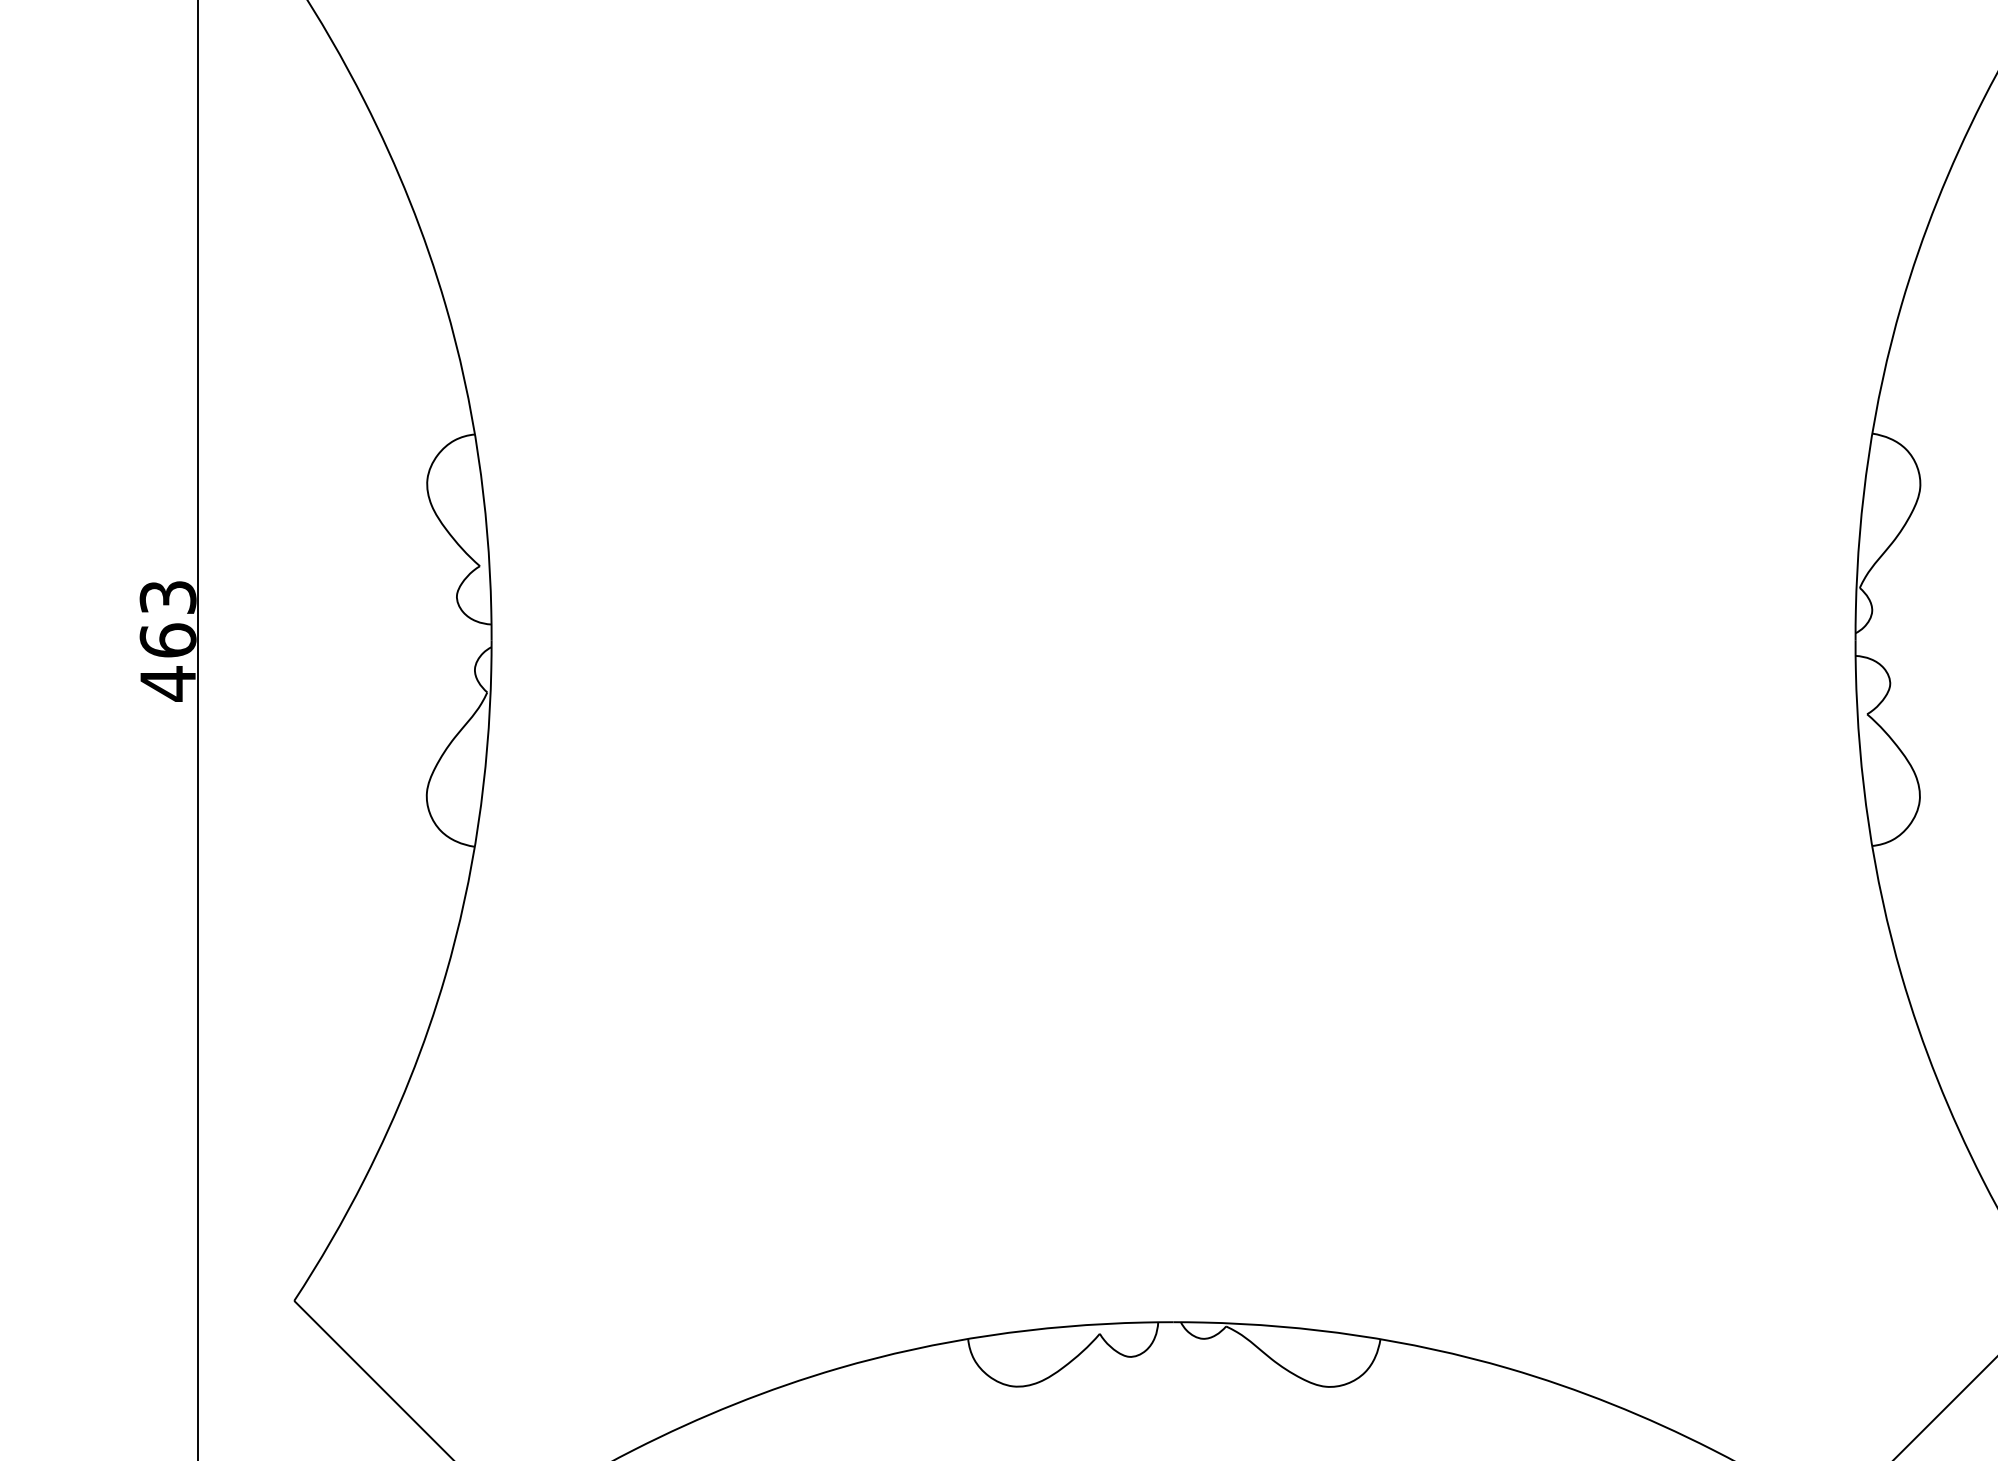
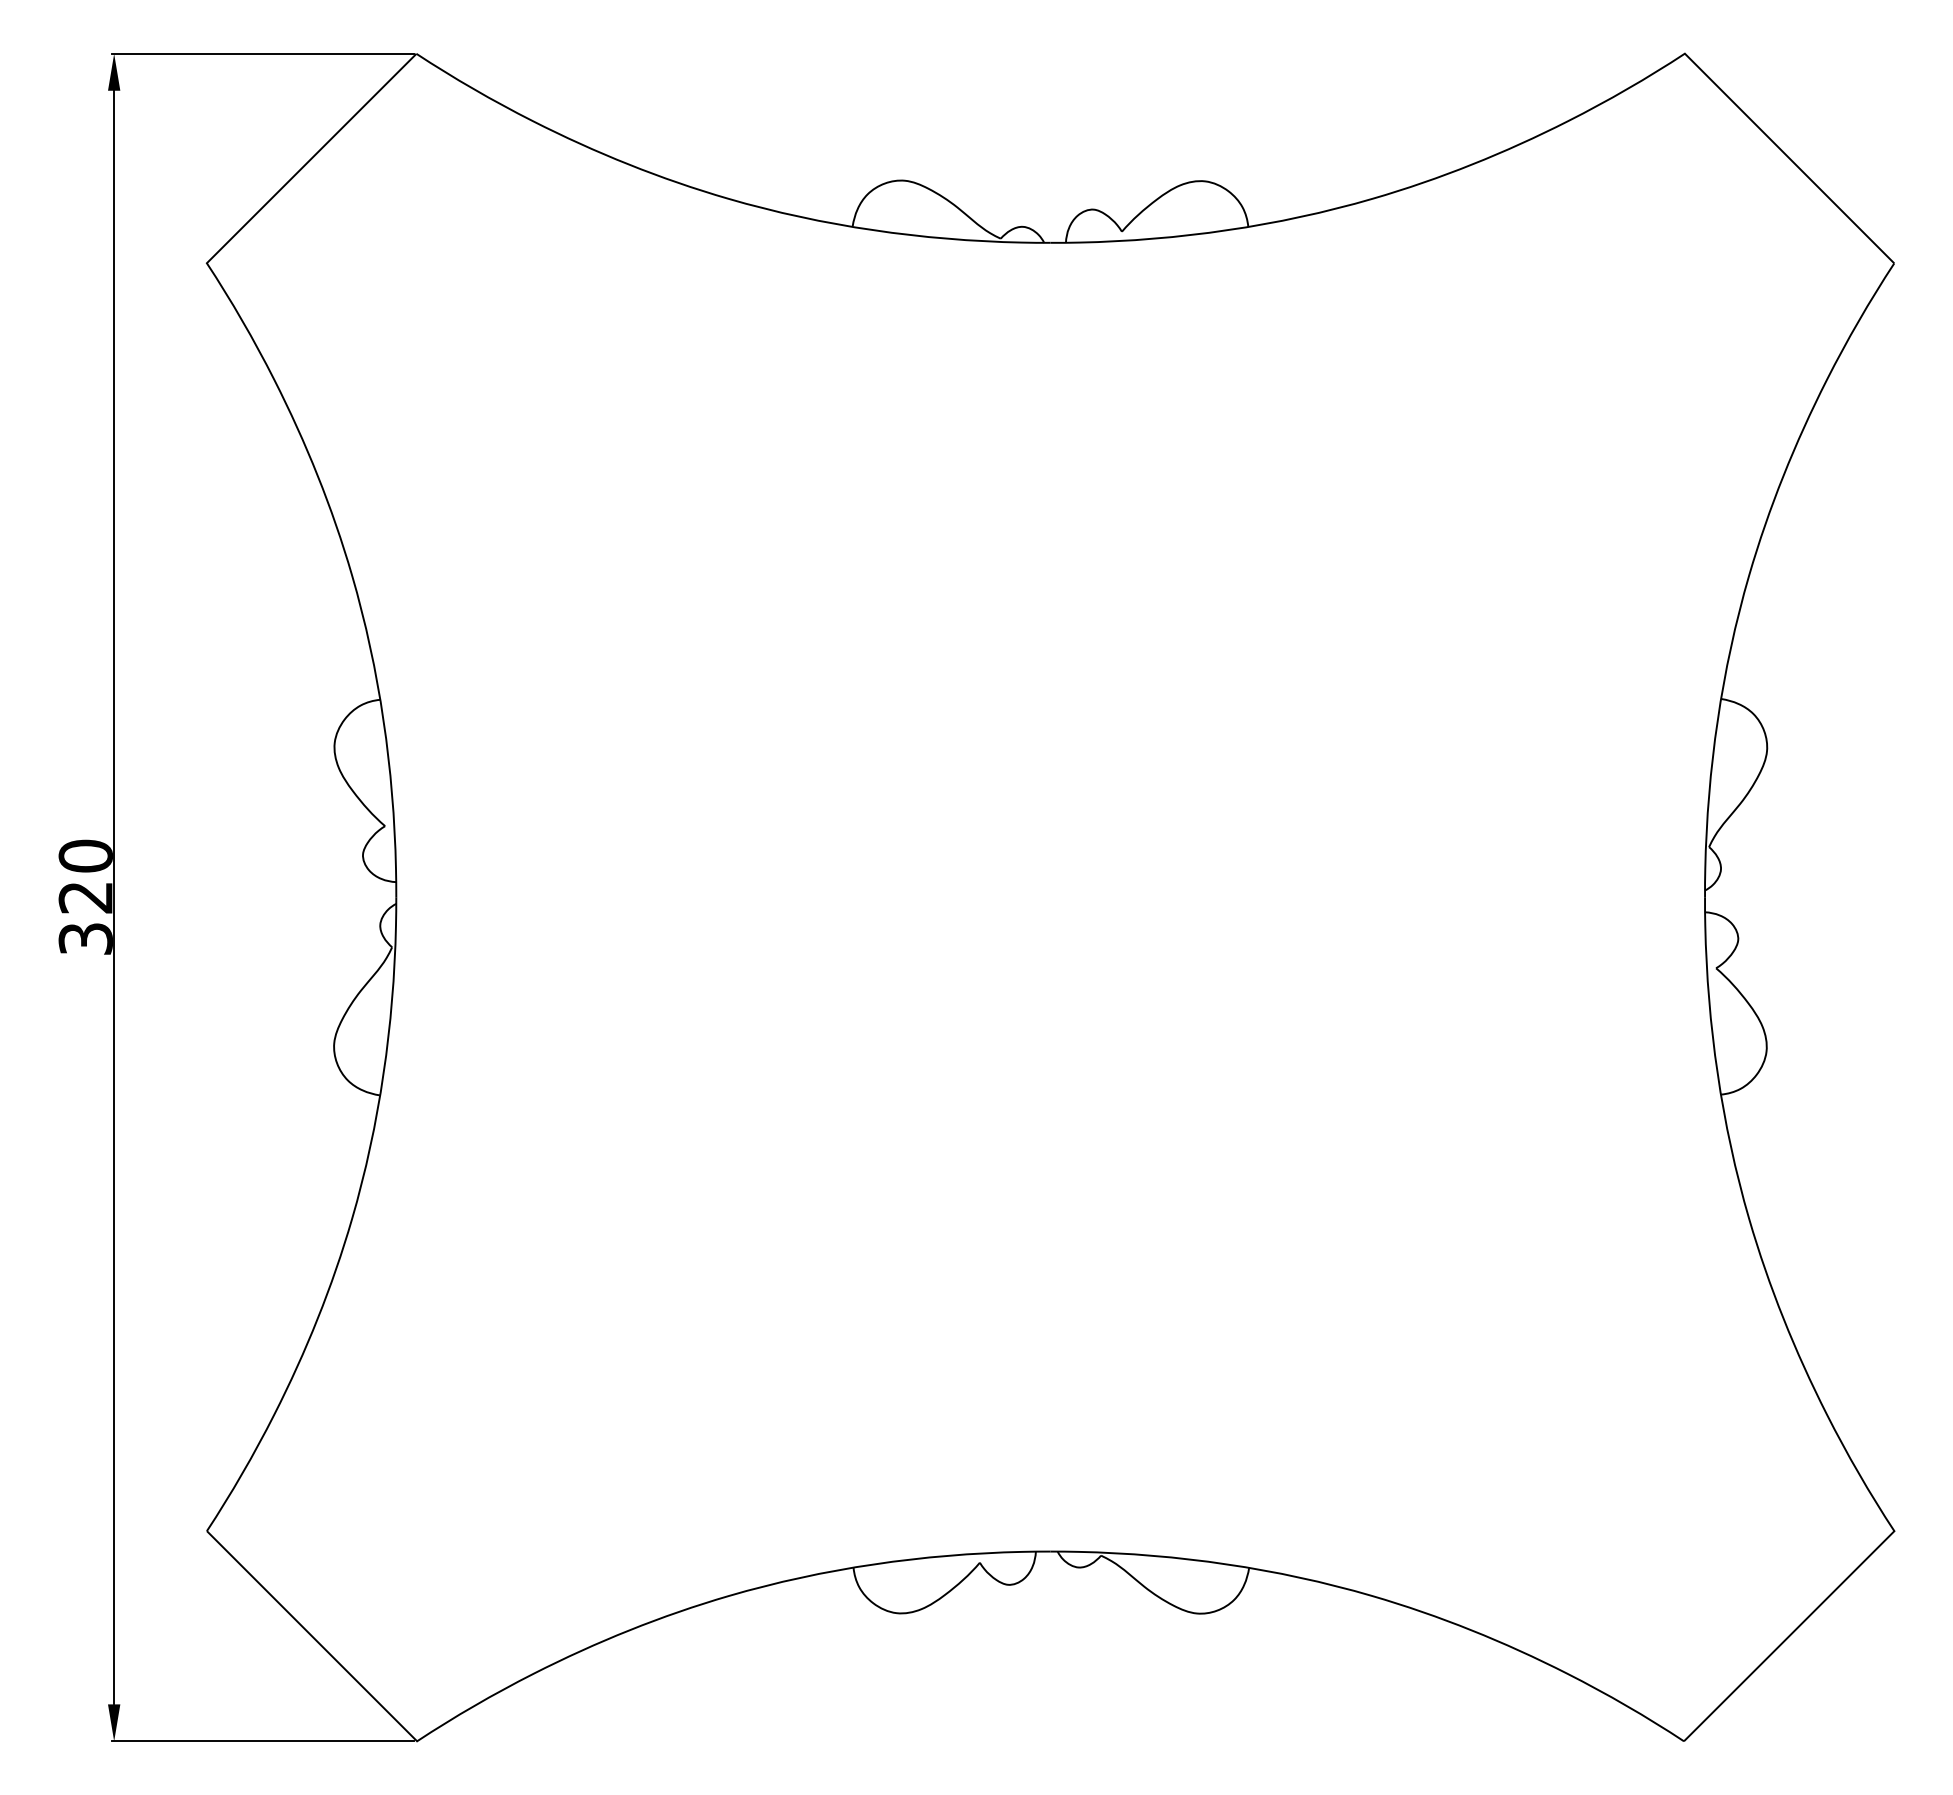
text: (167, 640) -> (85, 897), 463 -> 320

